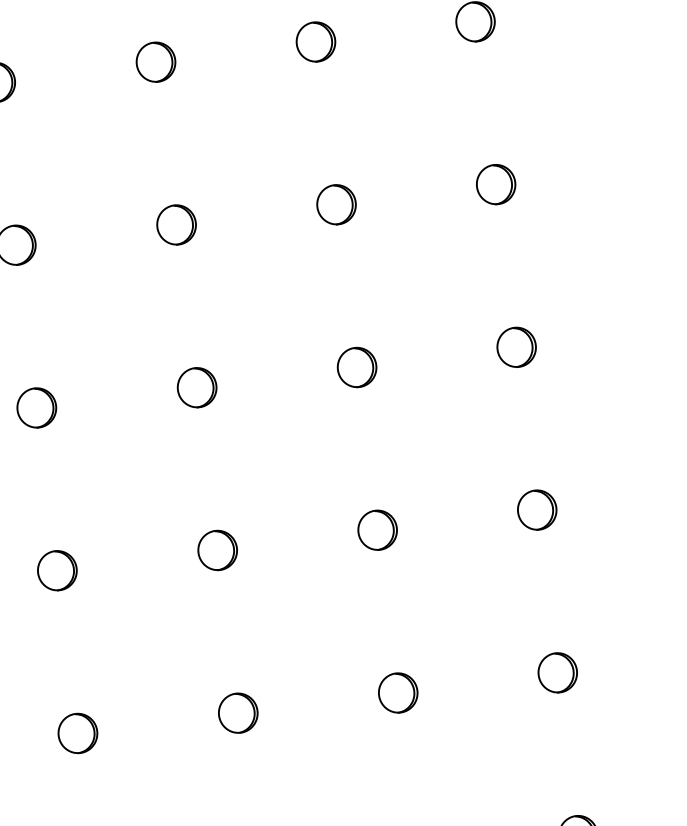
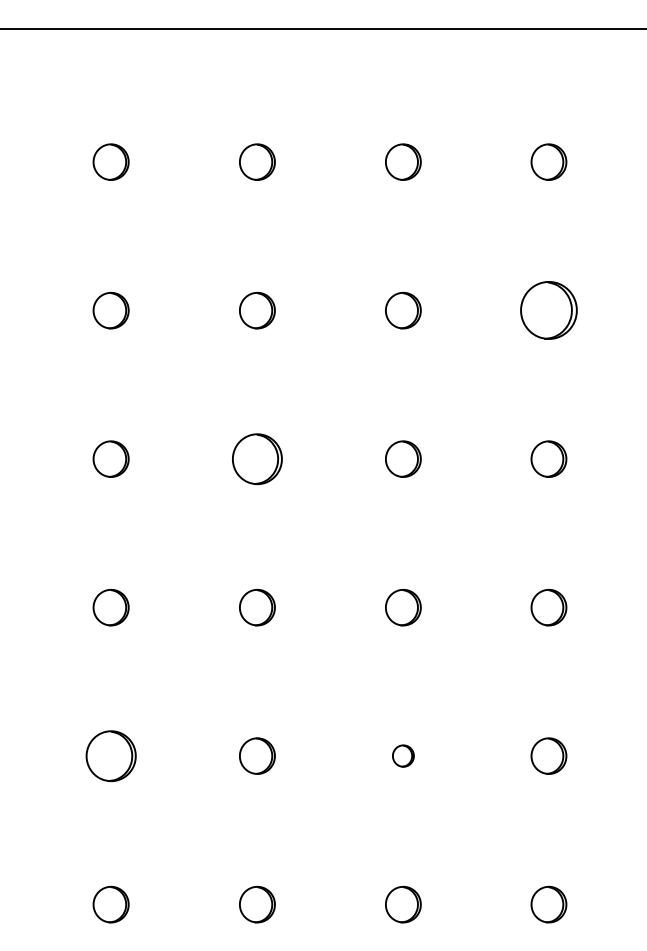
part: (495, 184) -> (548, 310), size x1.6
part: (197, 386) -> (257, 458), size x1.4
part: (398, 692) -> (403, 755), size x0.6
part: (77, 732) -> (110, 755), size x1.4

